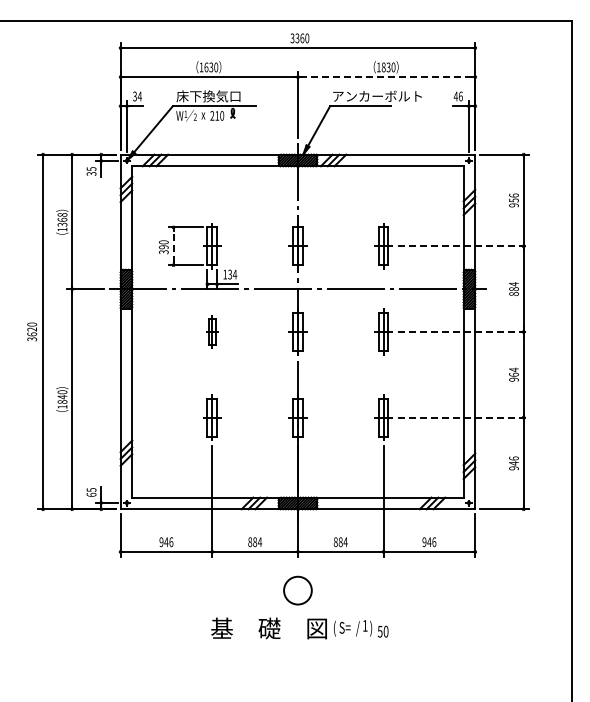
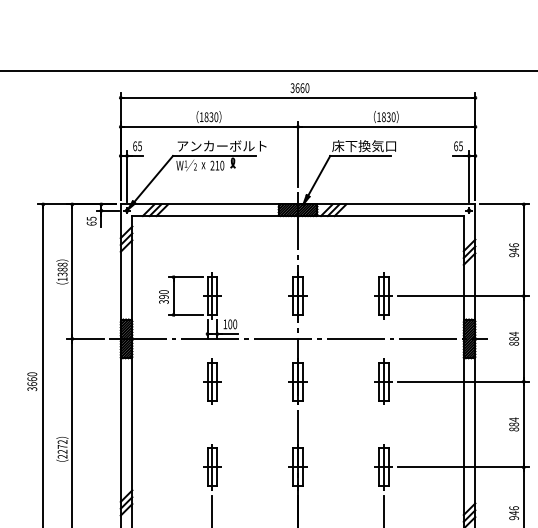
text: (297, 38) -> (297, 88), 3360 -> 3660
text: (206, 67) -> (206, 117), 1630 -> 1830
line: (387, 77) -> (387, 127), dashed -> solid
text: (137, 96) -> (137, 146), 34 -> 65
text: (221, 96) -> (221, 146), 床下換気口 -> アンカーボルト
text: (376, 96) -> (376, 146), アンカーボルト -> 床下換気口
text: (457, 96) -> (457, 146), 46 -> 65
text: (91, 173) -> (91, 223), 35 -> 65
text: (513, 200) -> (513, 250), 956 -> 946
text: (62, 219) -> (62, 269), 1368 -> 1388
line: (173, 245) -> (173, 295), dashed -> solid
line: (463, 246) -> (463, 296), dashed -> solid
text: (232, 274) -> (232, 324), 134 -> 100
text: (32, 329) -> (32, 379), 3620 -> 3660
part: (212, 331) -> (212, 381), size x1.43
line: (463, 331) -> (463, 381), dashed -> solid
text: (513, 376) -> (513, 426), 964 -> 884
text: (62, 399) -> (62, 449), 1840 -> 2272
line: (463, 417) -> (463, 467), dashed -> solid

